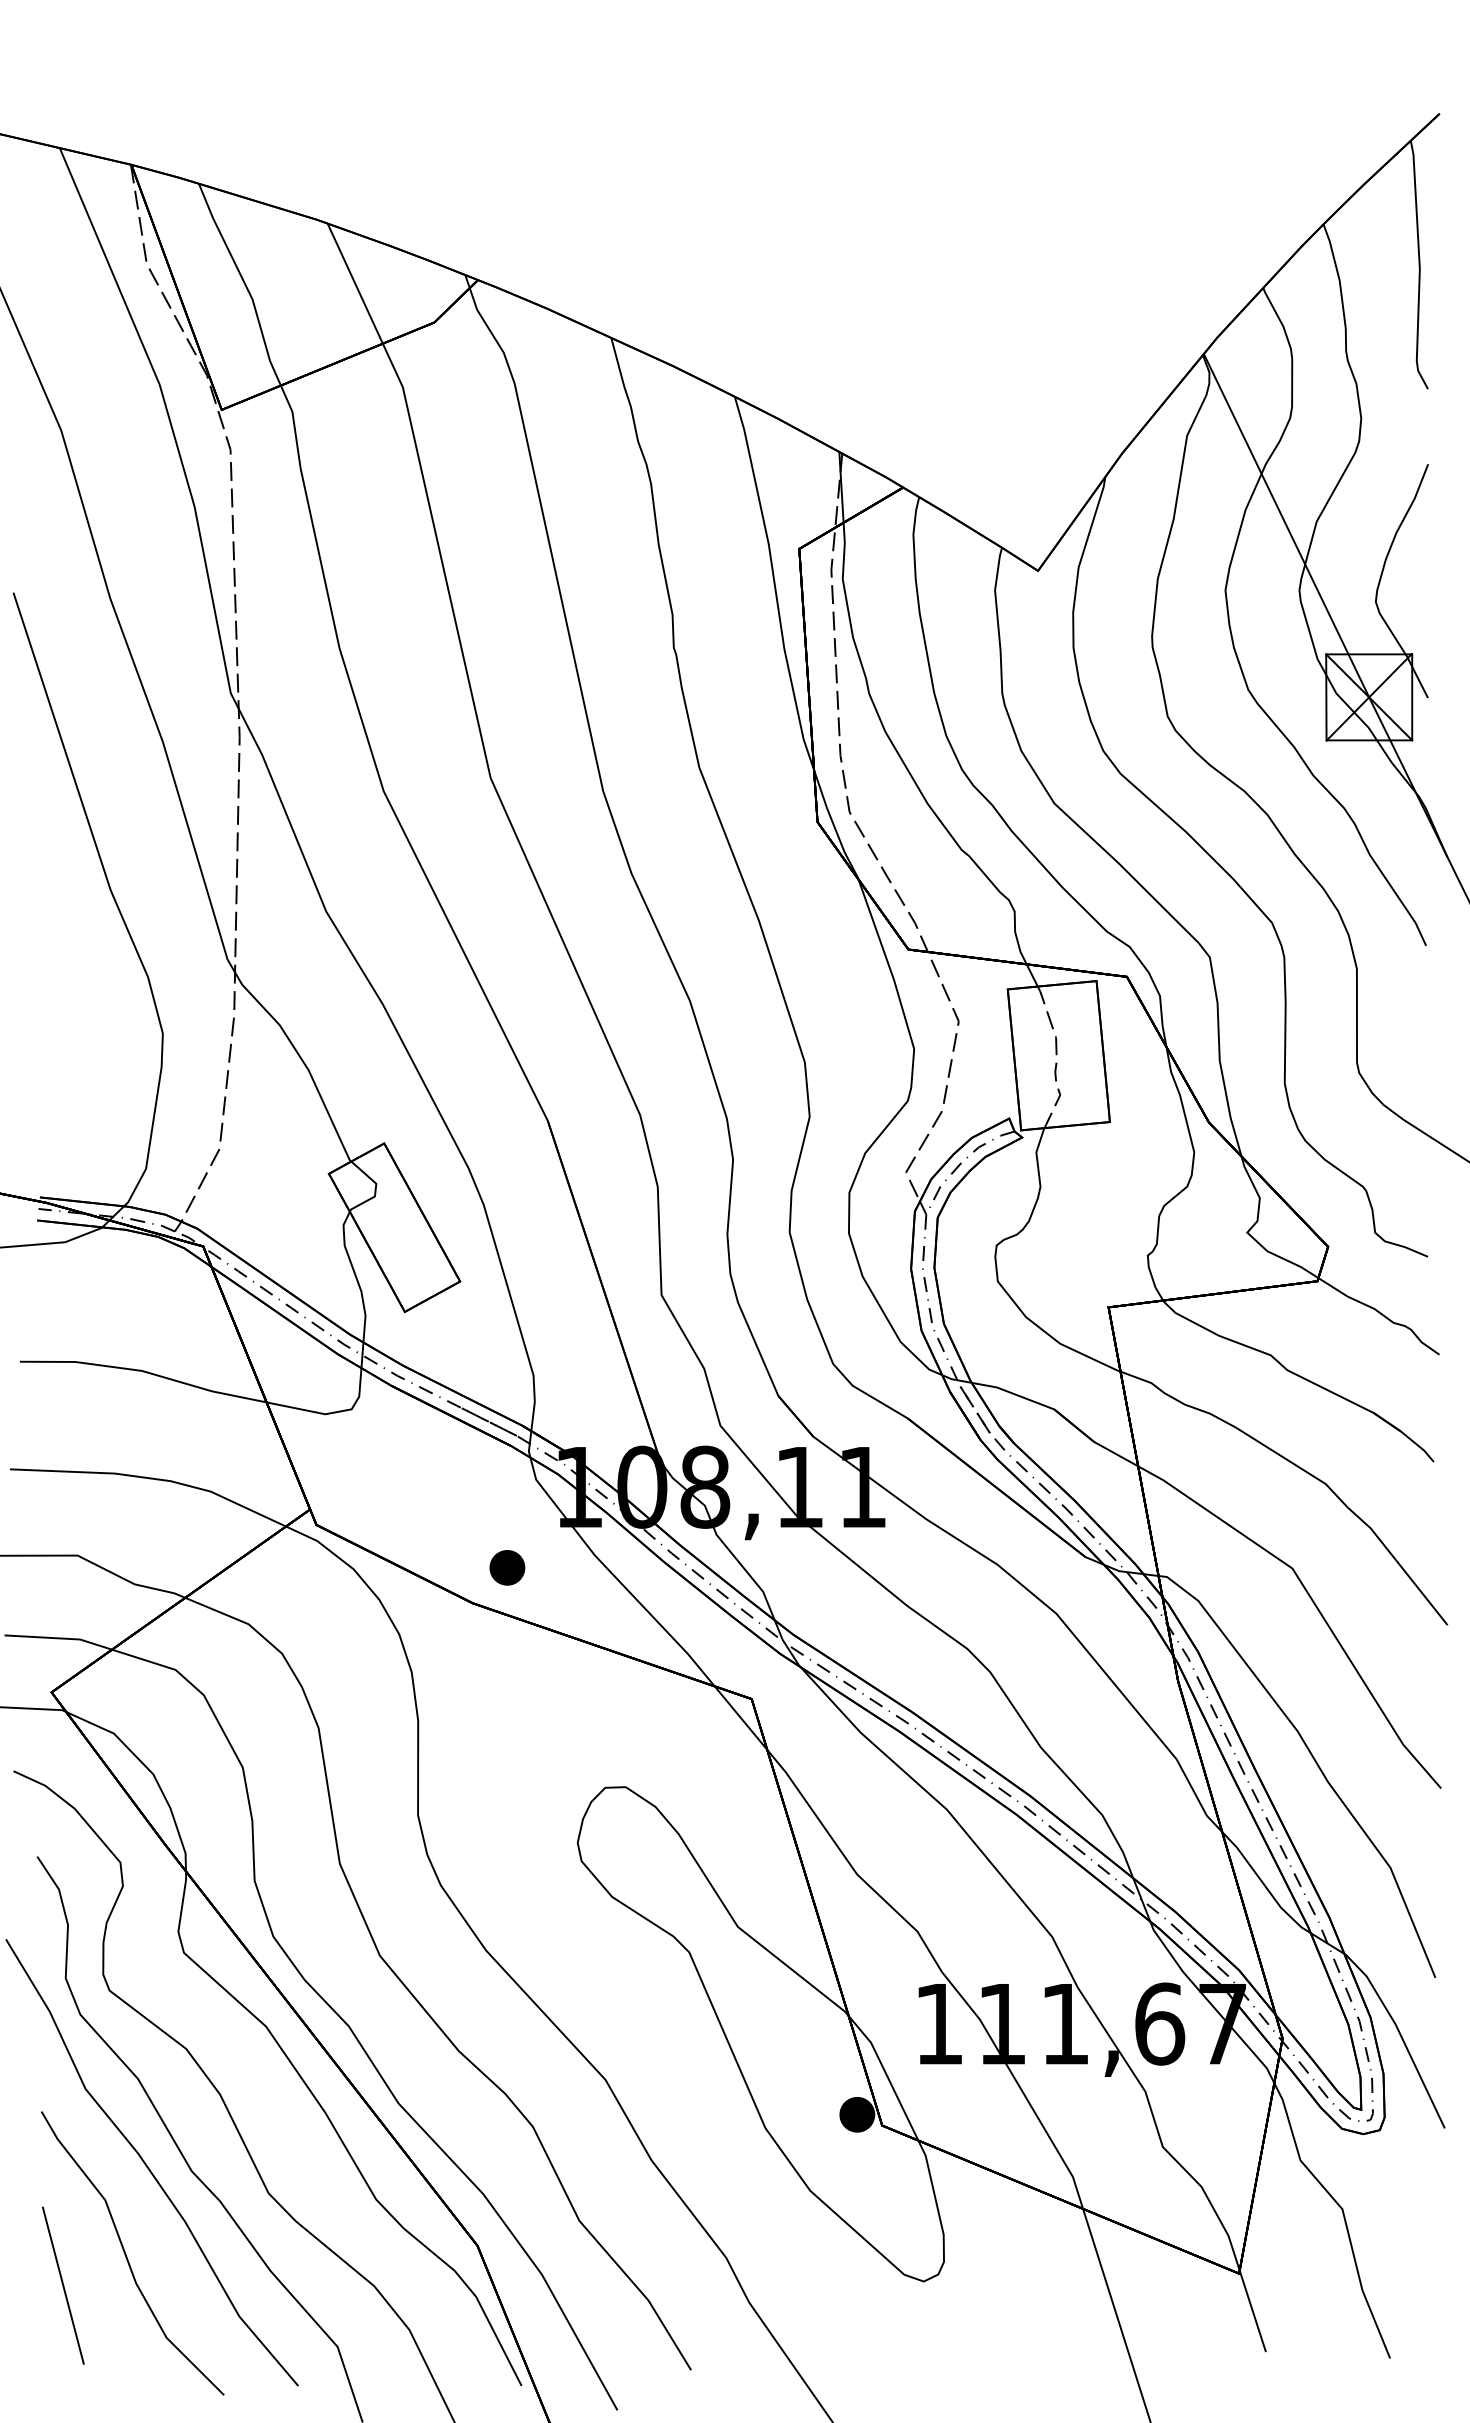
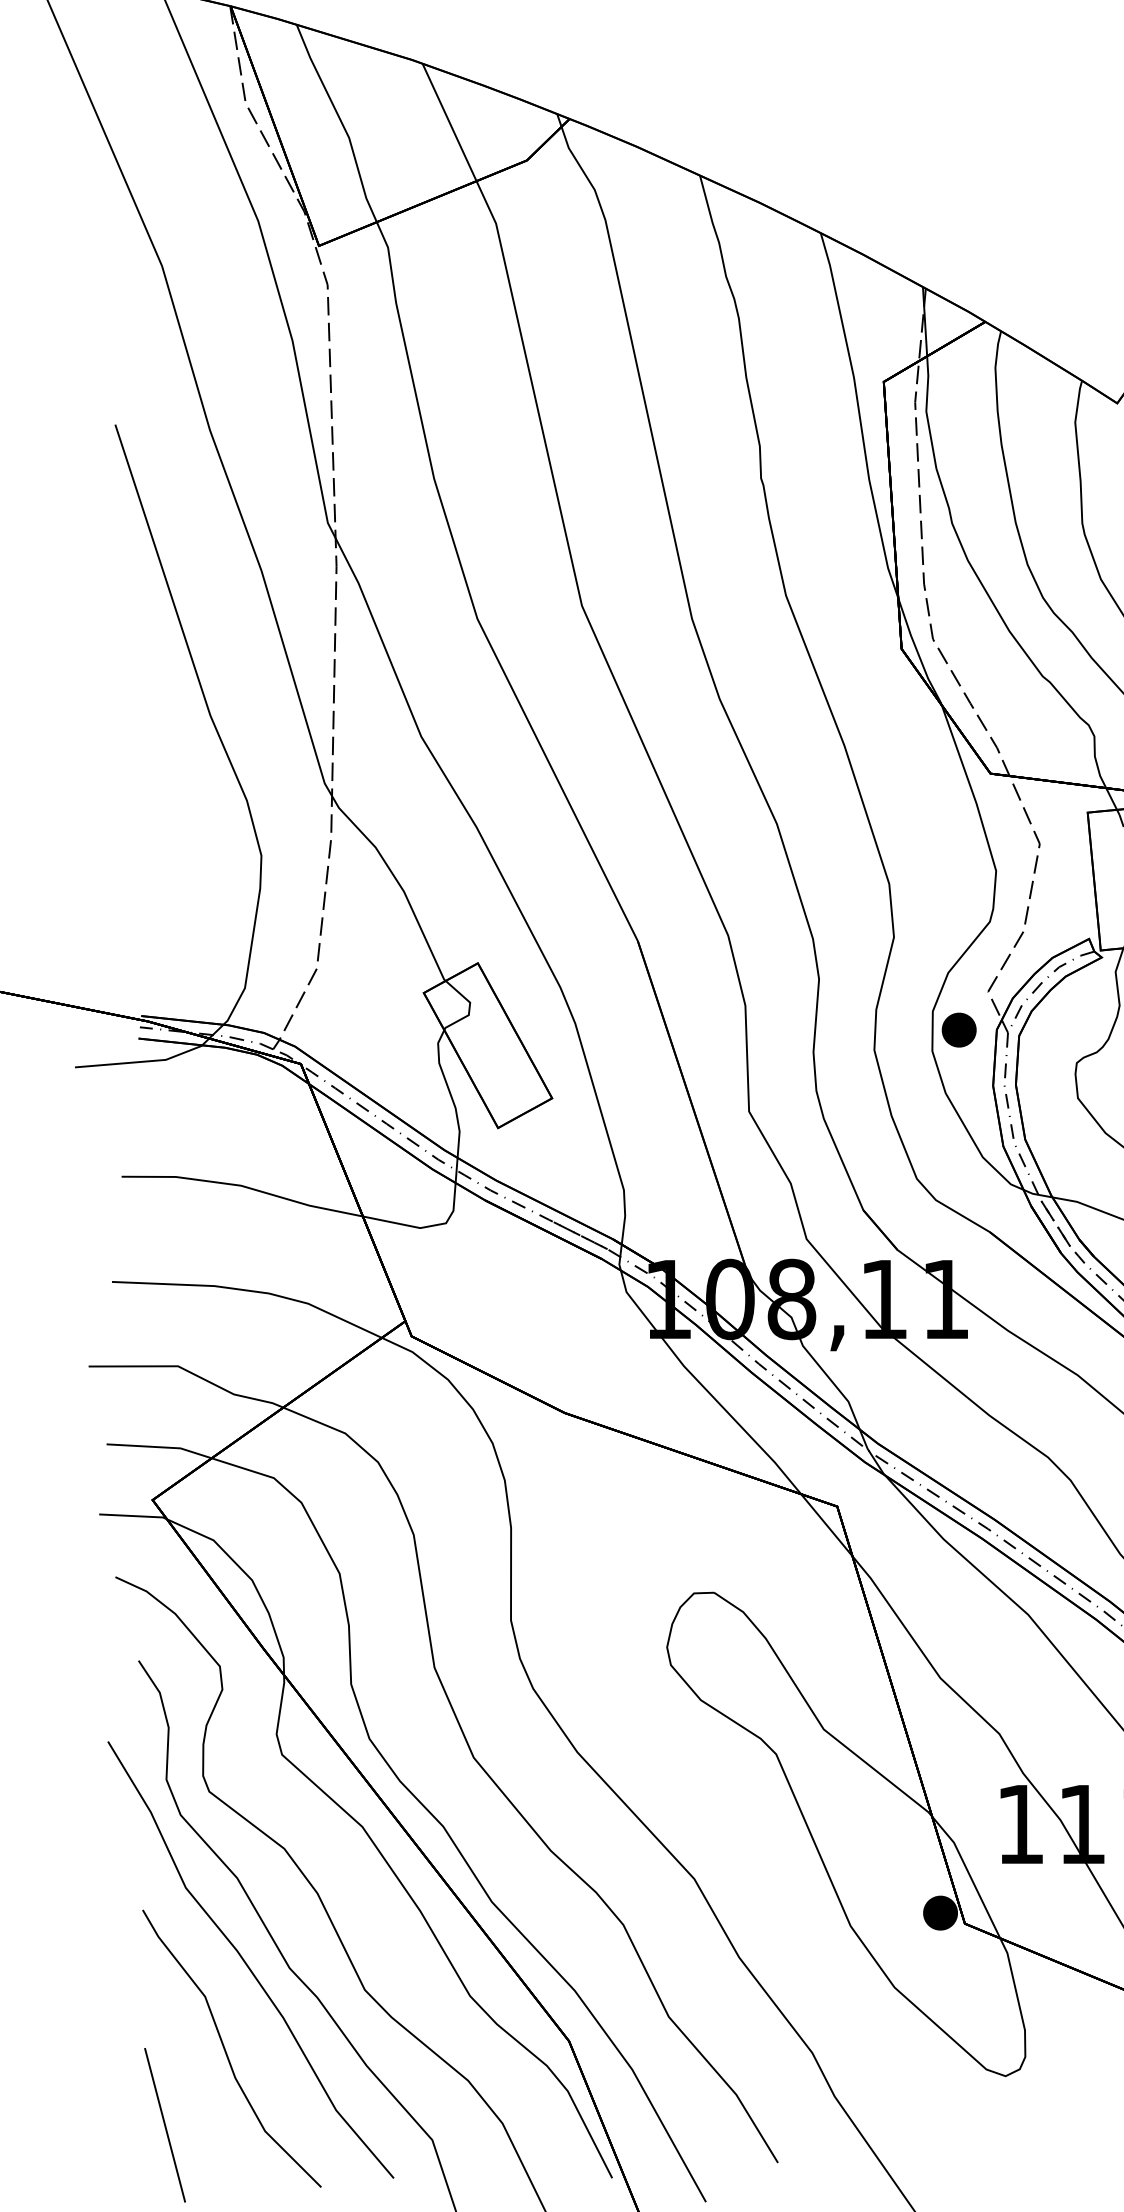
part: (507, 1567) -> (959, 1029), moved
line: (63, 2285) -> (165, 2125), moved

